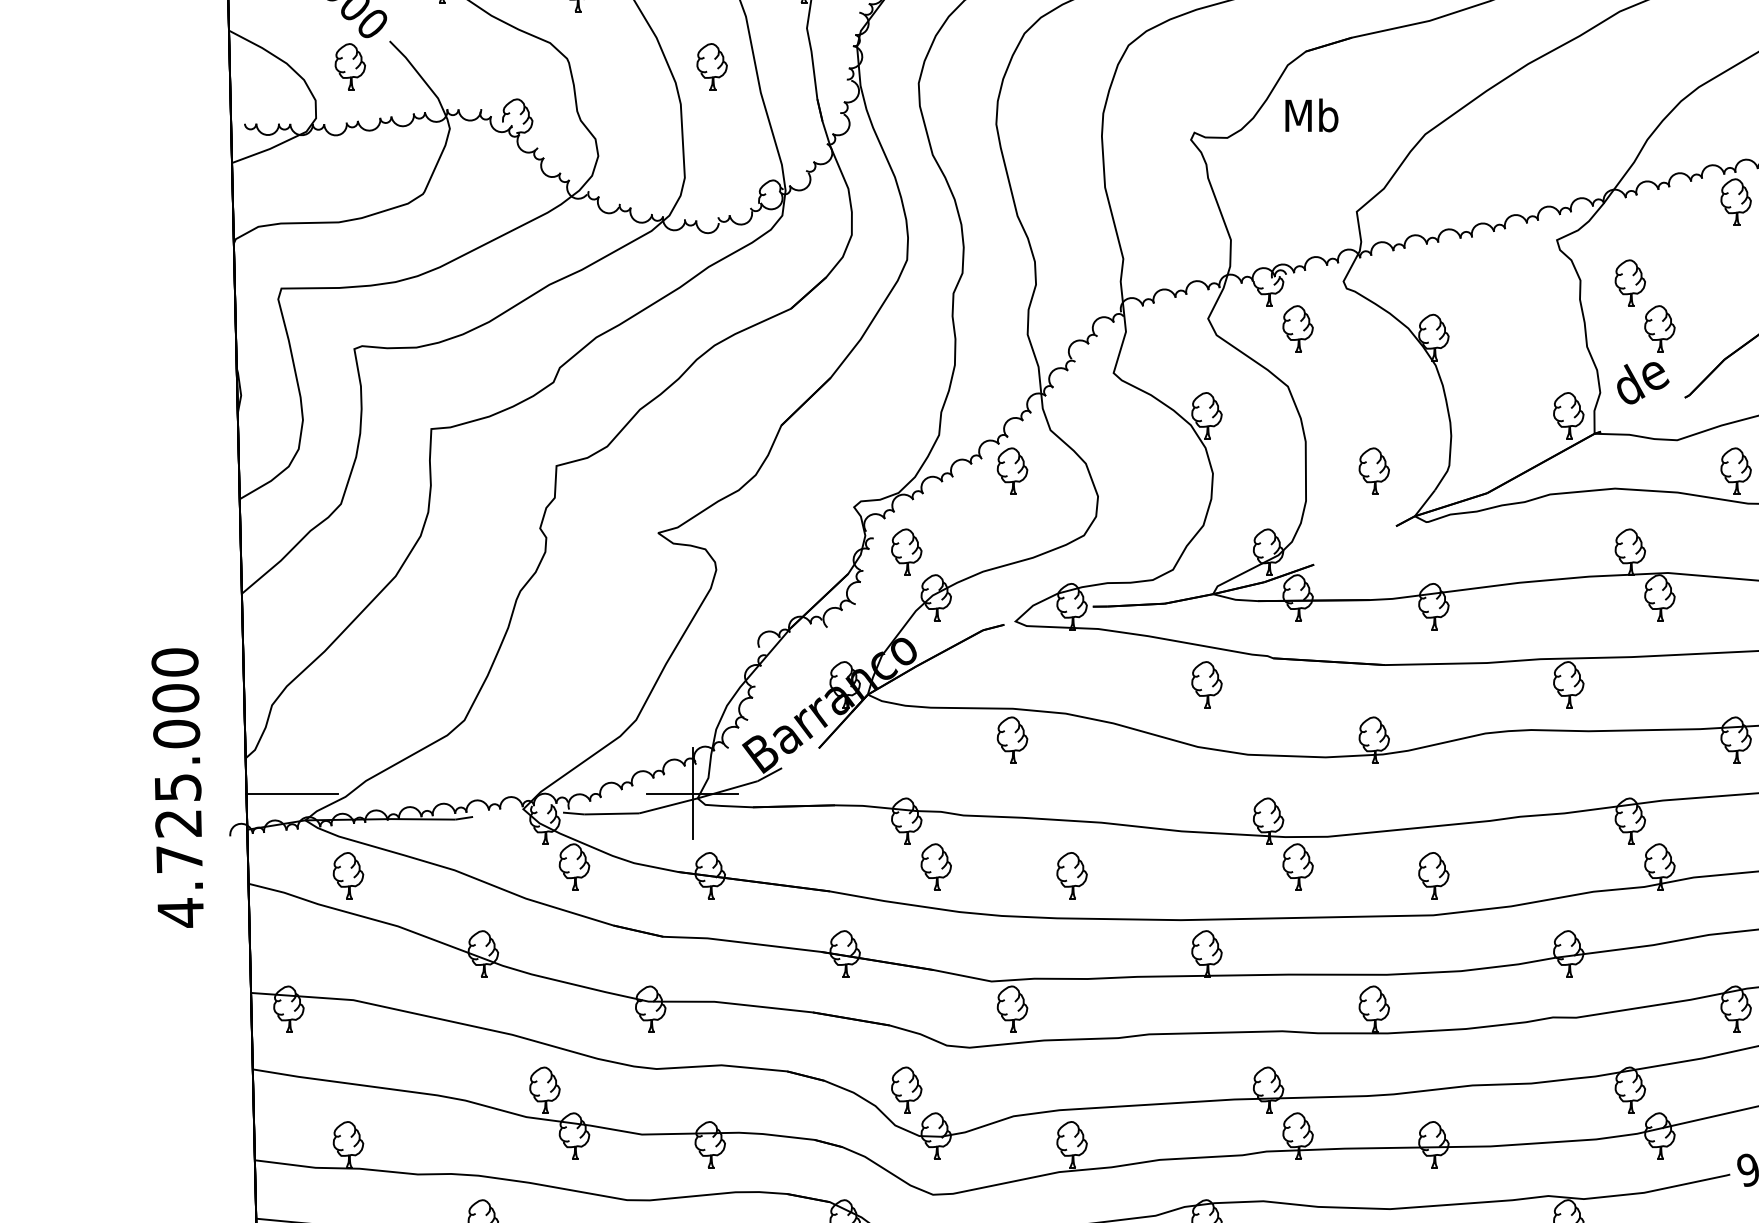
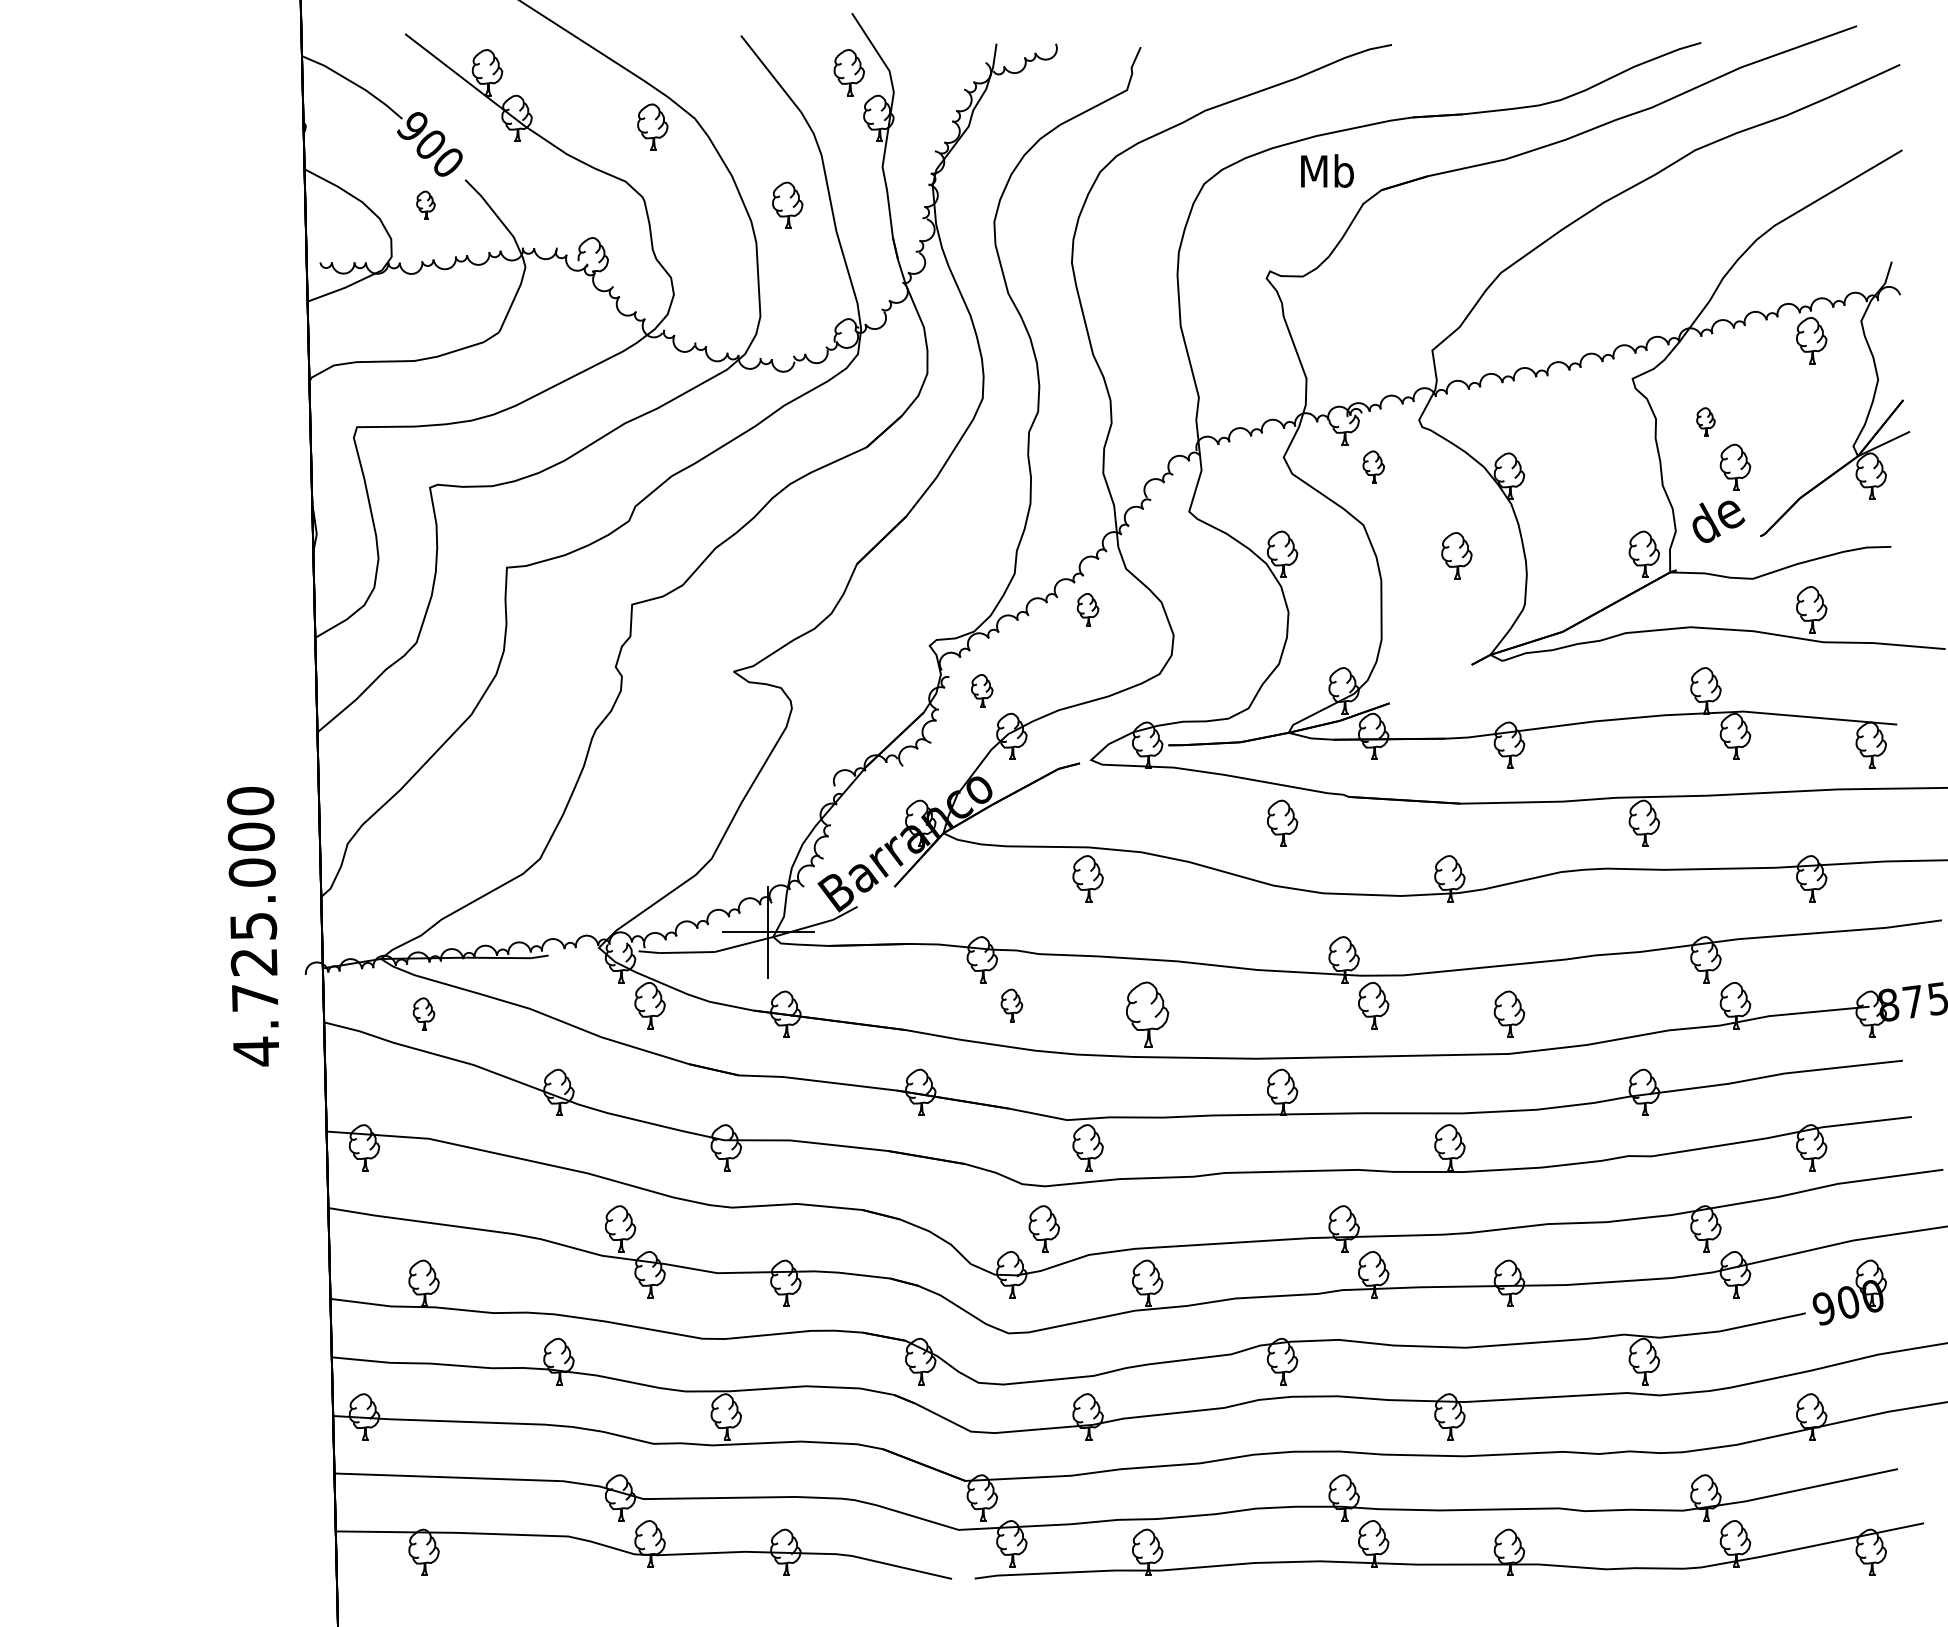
part: (349, 65) -> (425, 204), size x0.6
text: (1311, 114) -> (1327, 170), moved
part: (1629, 282) -> (1705, 421), size x0.6
part: (1297, 327) -> (1373, 466), size x0.7
part: (1011, 470) -> (1087, 609), size x0.7
part: (1373, 470) -> (1456, 555), moved
part: (905, 551) -> (981, 690), size x0.7
line: (291, 793) -> (367, 932), removed
part: (935, 866) -> (1011, 1005), size x0.7
part: (347, 874) -> (423, 1013), size x0.7
part: (1071, 874) -> (1147, 1013), size x1.4
part: (905, 1089) -> (1043, 1228), moved

